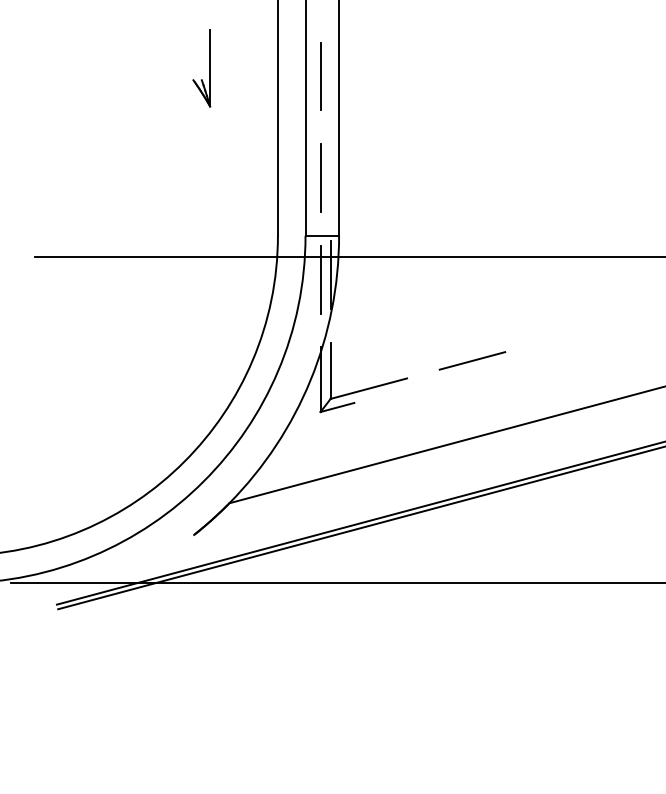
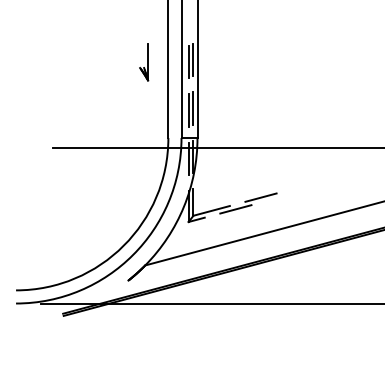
part: (202, 68) -> (144, 62), moved
line: (330, 72) -> (193, 60), added
line: (330, 173) -> (193, 108), added
line: (418, 385) -> (235, 209), added

